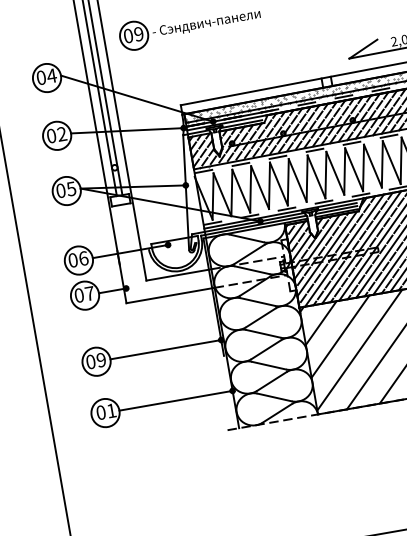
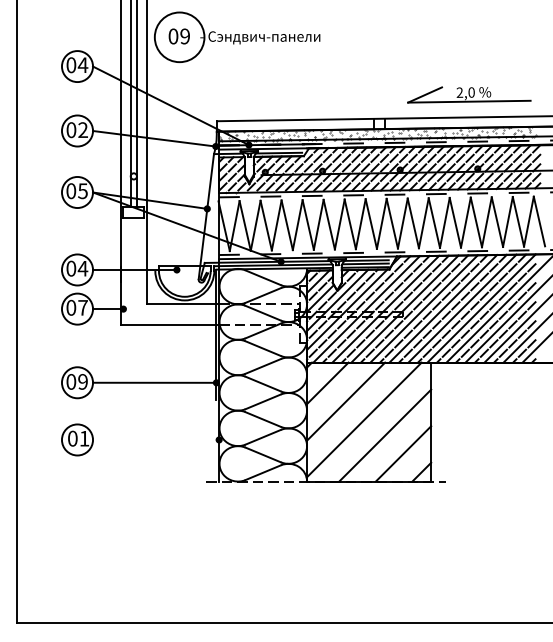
circle: (133, 35) -> (179, 36), size x1.6
text: (83, 258) -> (82, 268), 06 -> 04
line: (174, 400) -> (154, 439), removed

